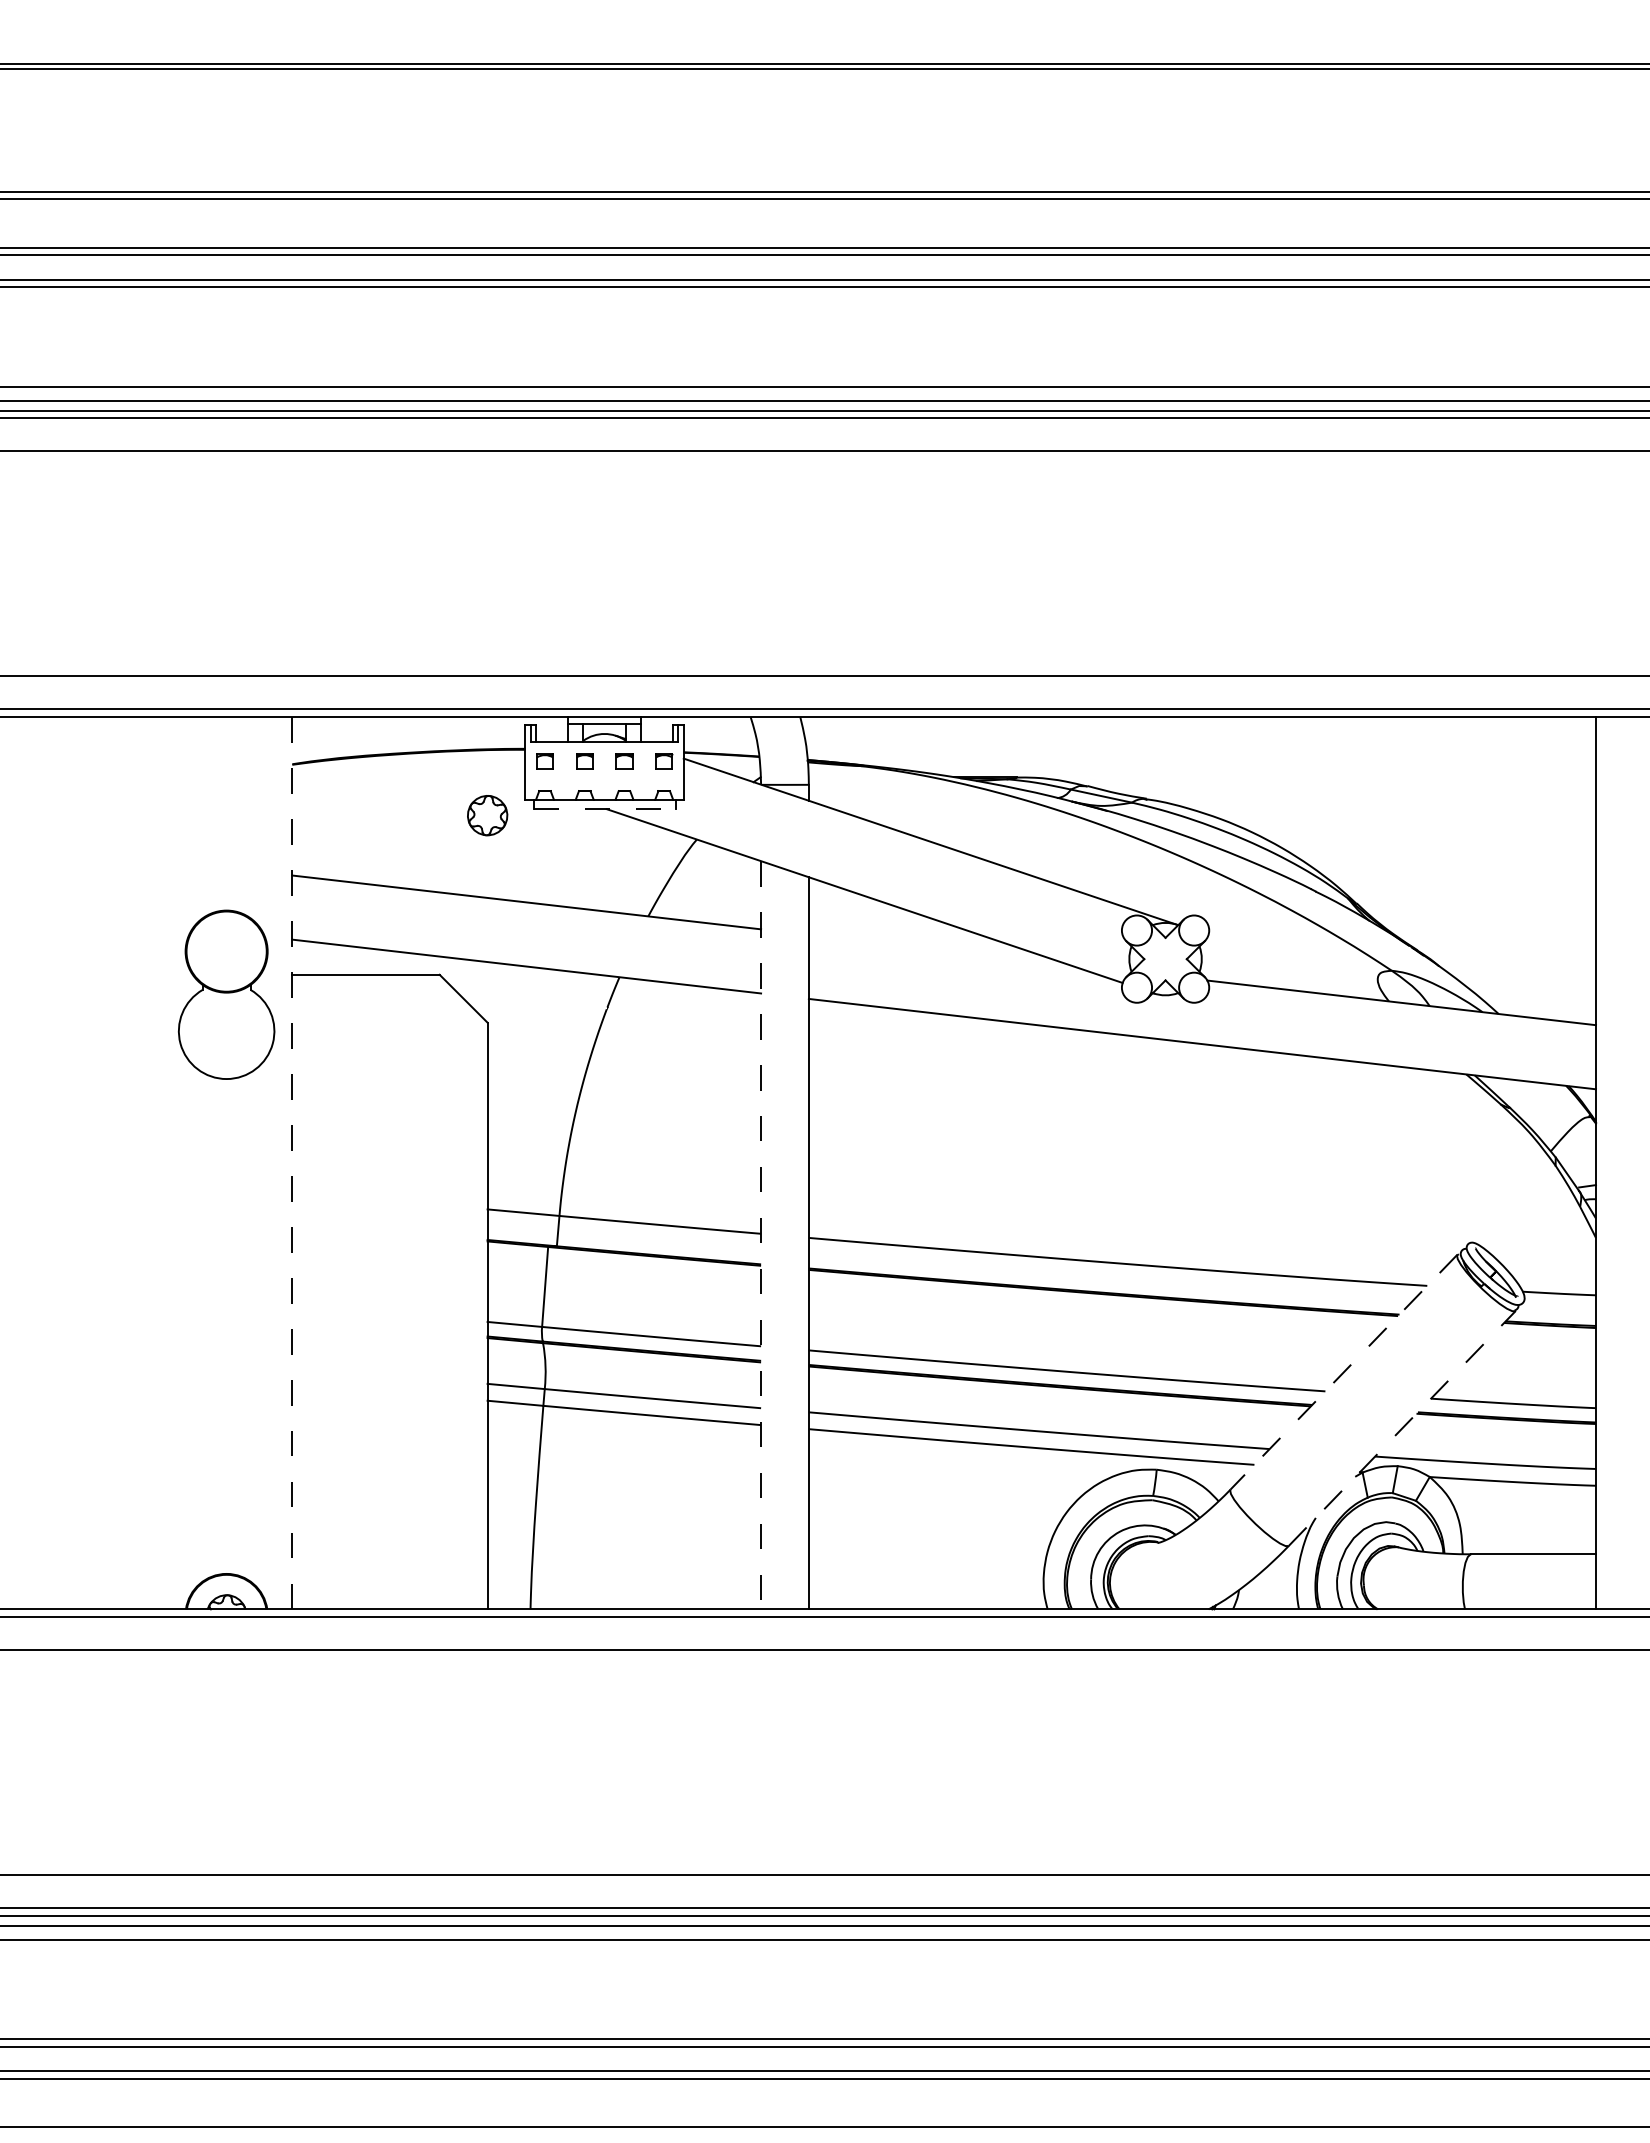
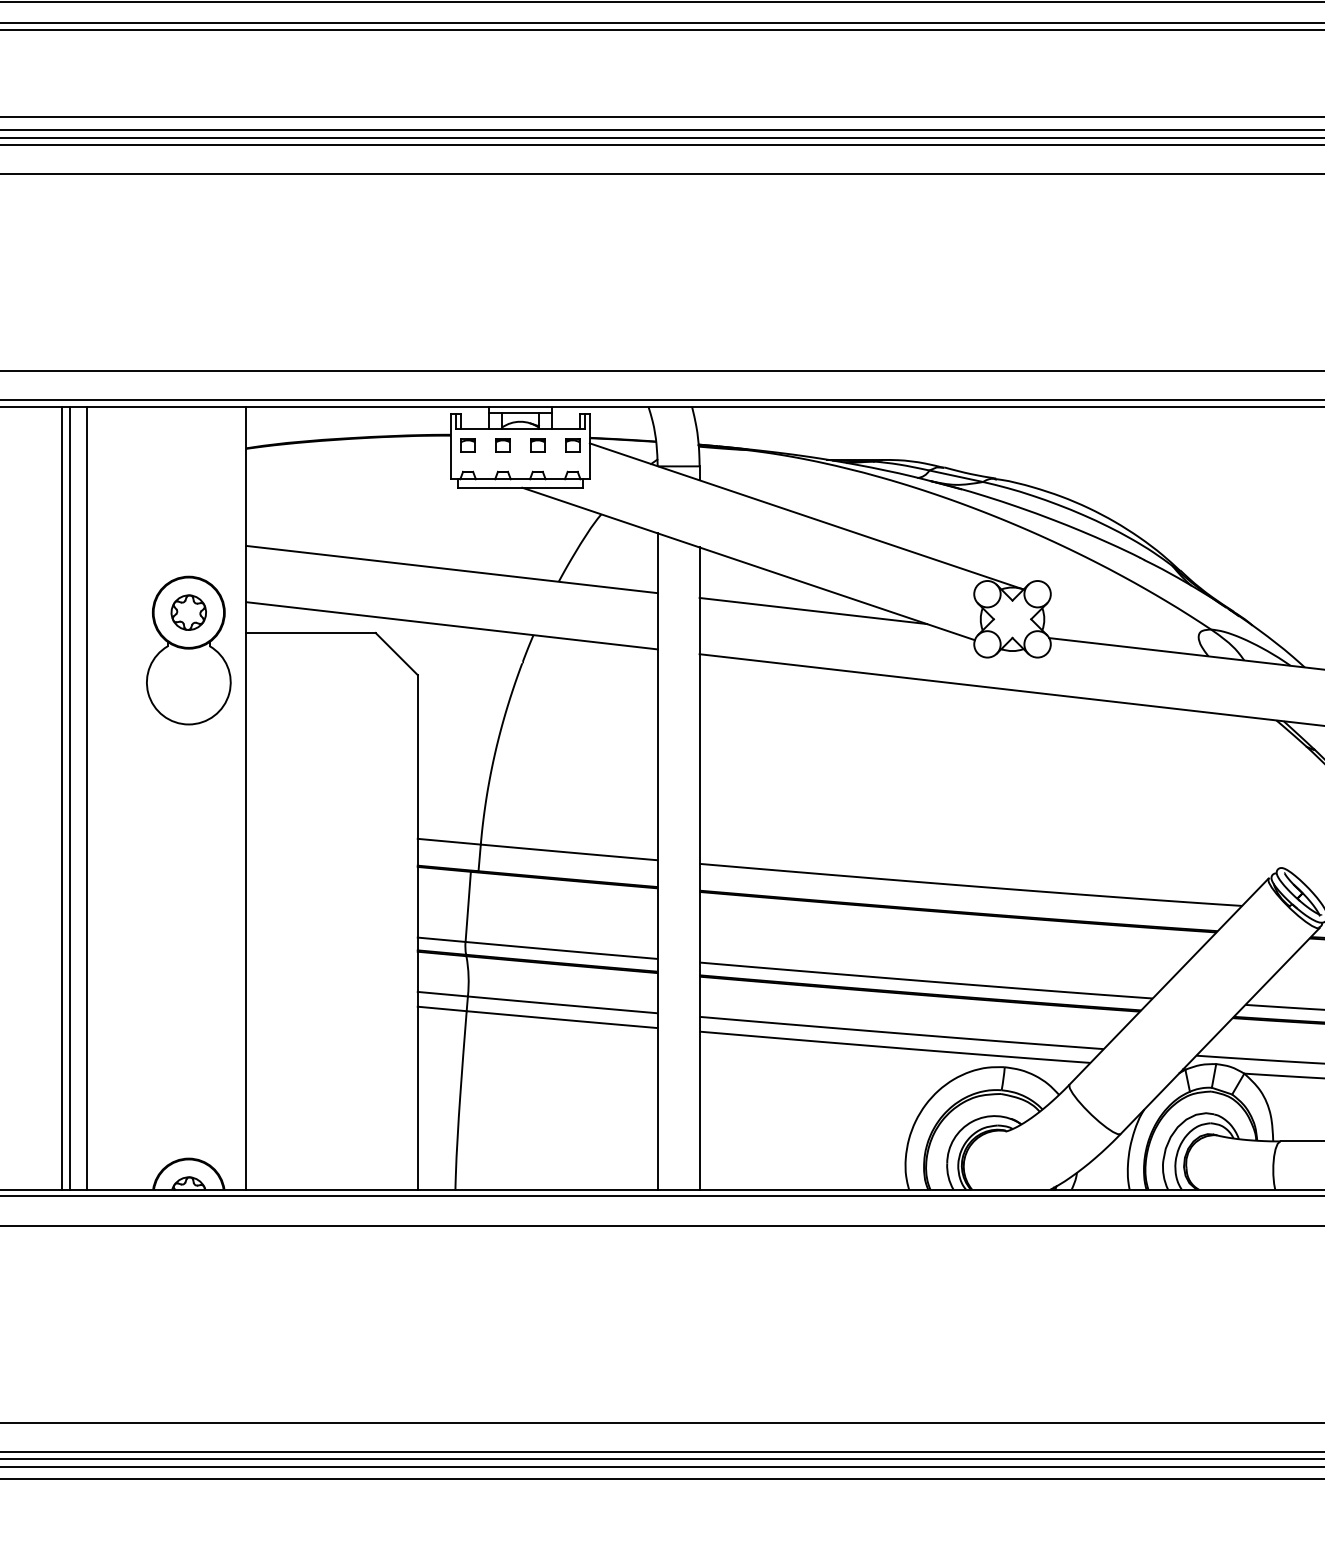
line: (604, 809) -> (520, 488), dashed -> solid
part: (487, 815) -> (188, 612), moved
line: (938, 949) -> (813, 610), added
line: (292, 1162) -> (246, 797), dashed -> solid
line: (81, 1163) -> (61, 798), added
line: (91, 1163) -> (70, 798), added
line: (110, 1163) -> (86, 798), added
line: (761, 1235) -> (658, 861), dashed -> solid
line: (1343, 1372) -> (1168, 981), dashed -> solid
line: (1402, 1428) -> (1220, 1031), dashed -> solid

